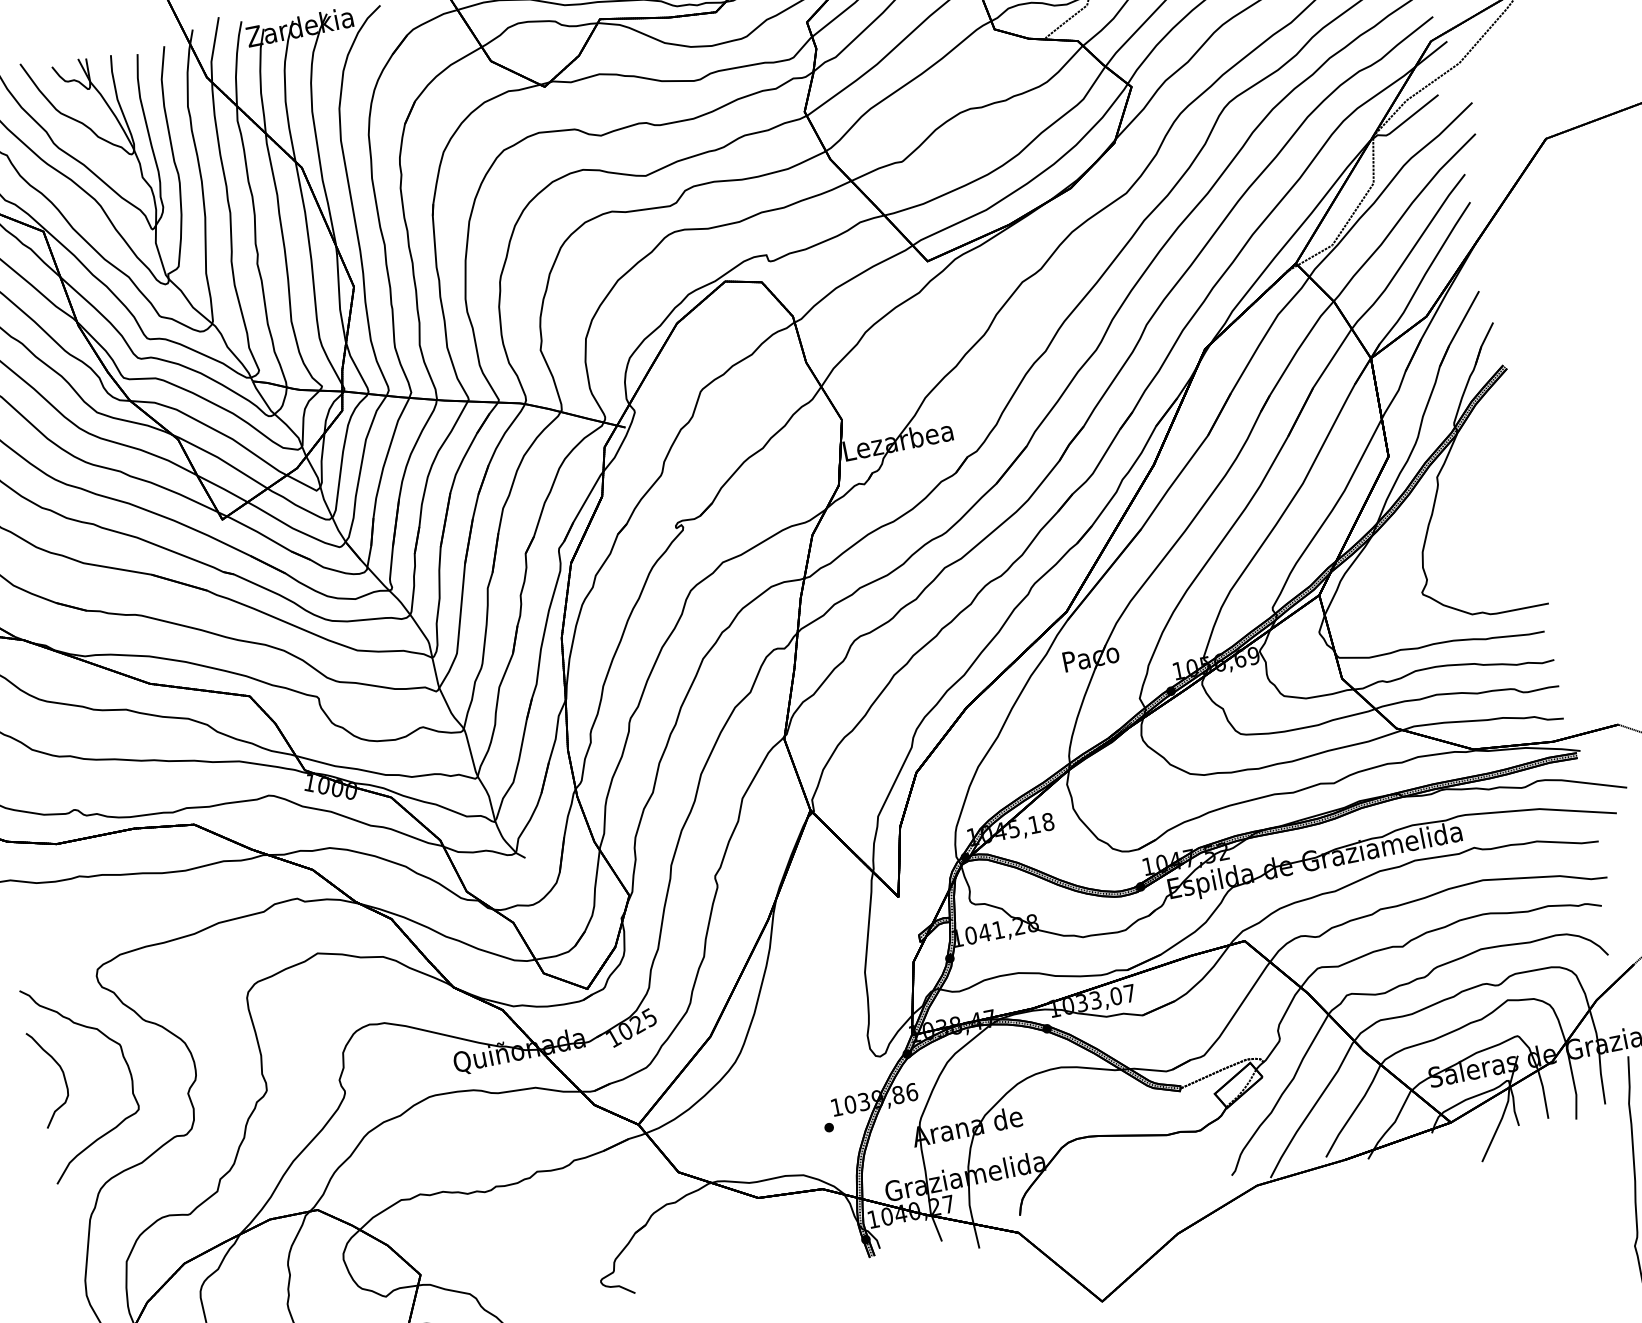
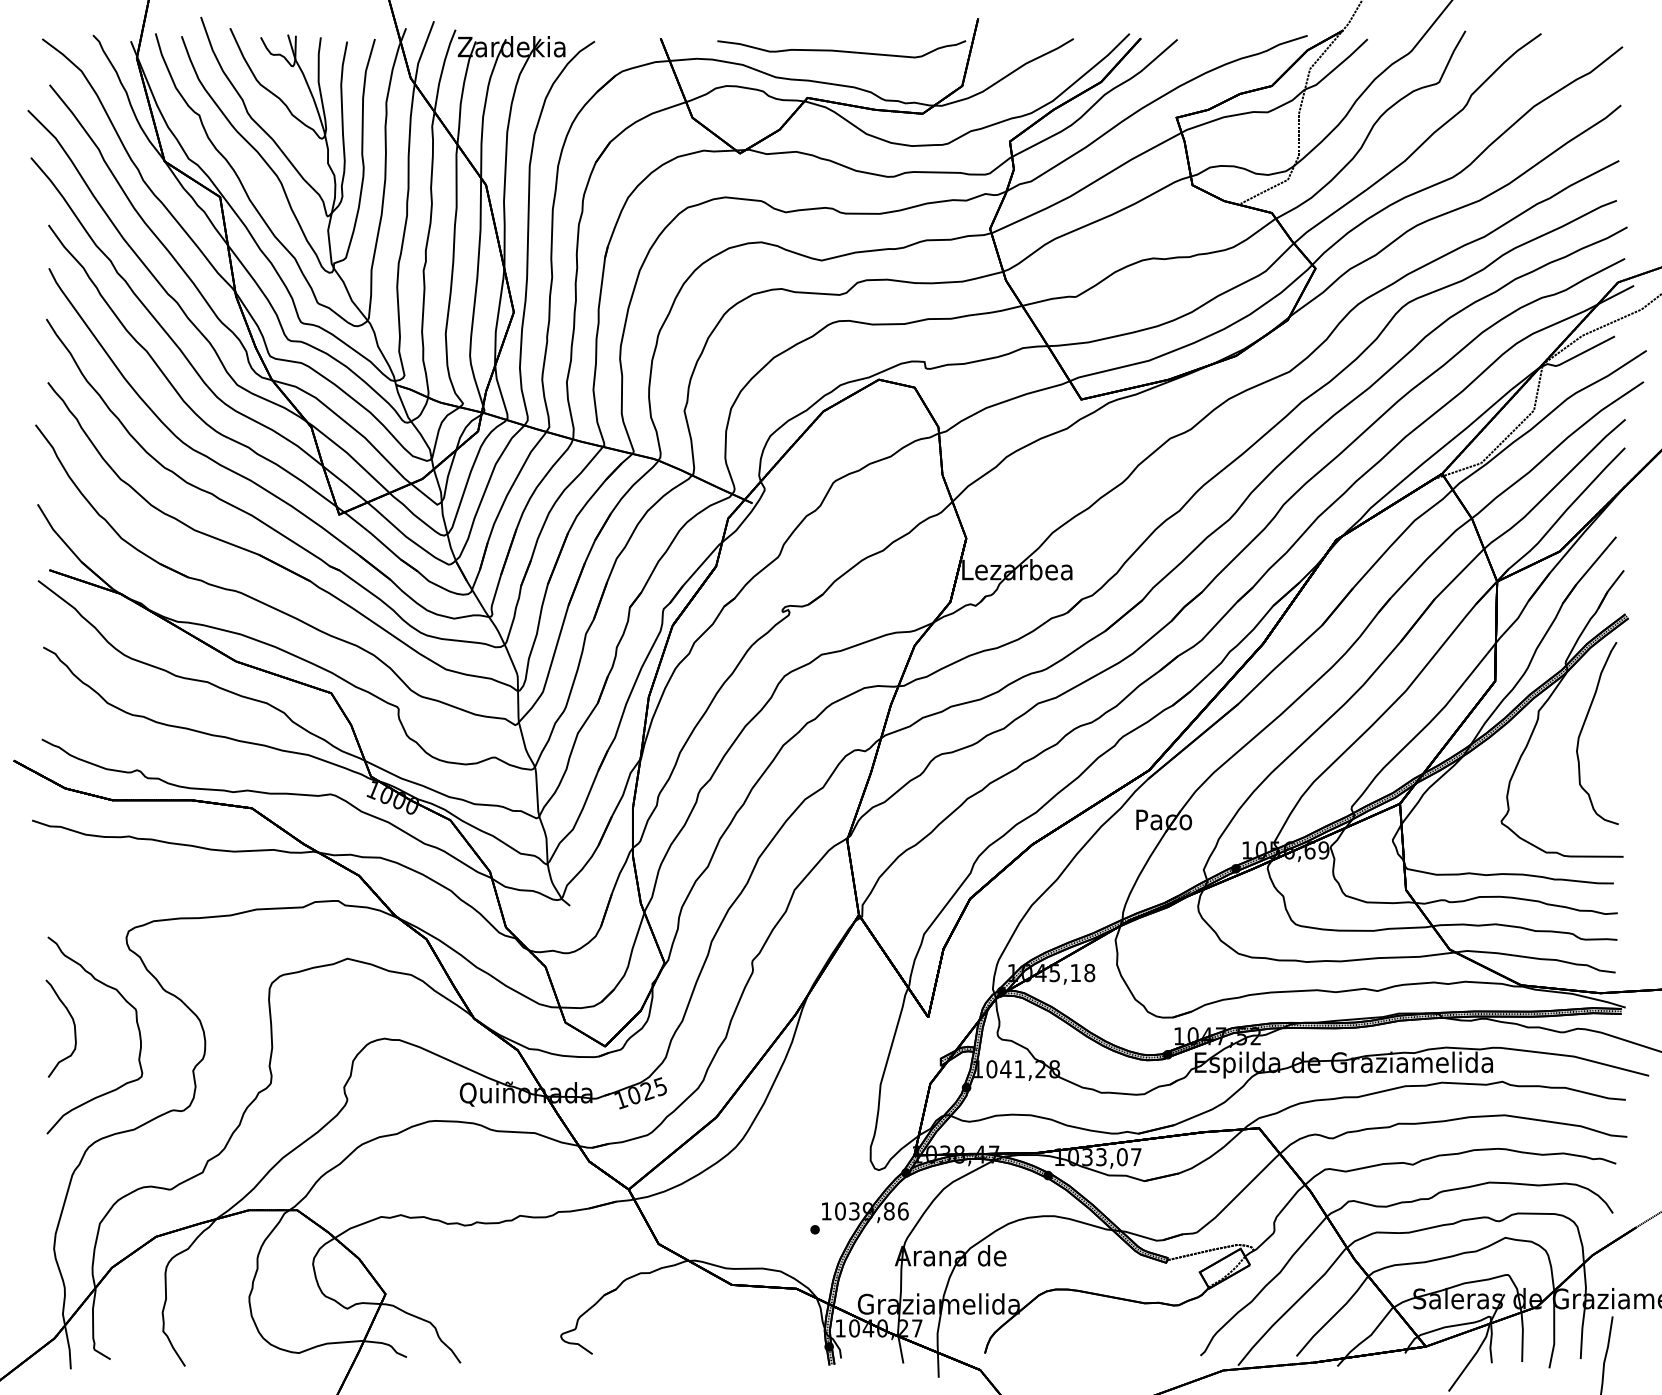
curve: (1484, 485) -> (1583, 728), added

